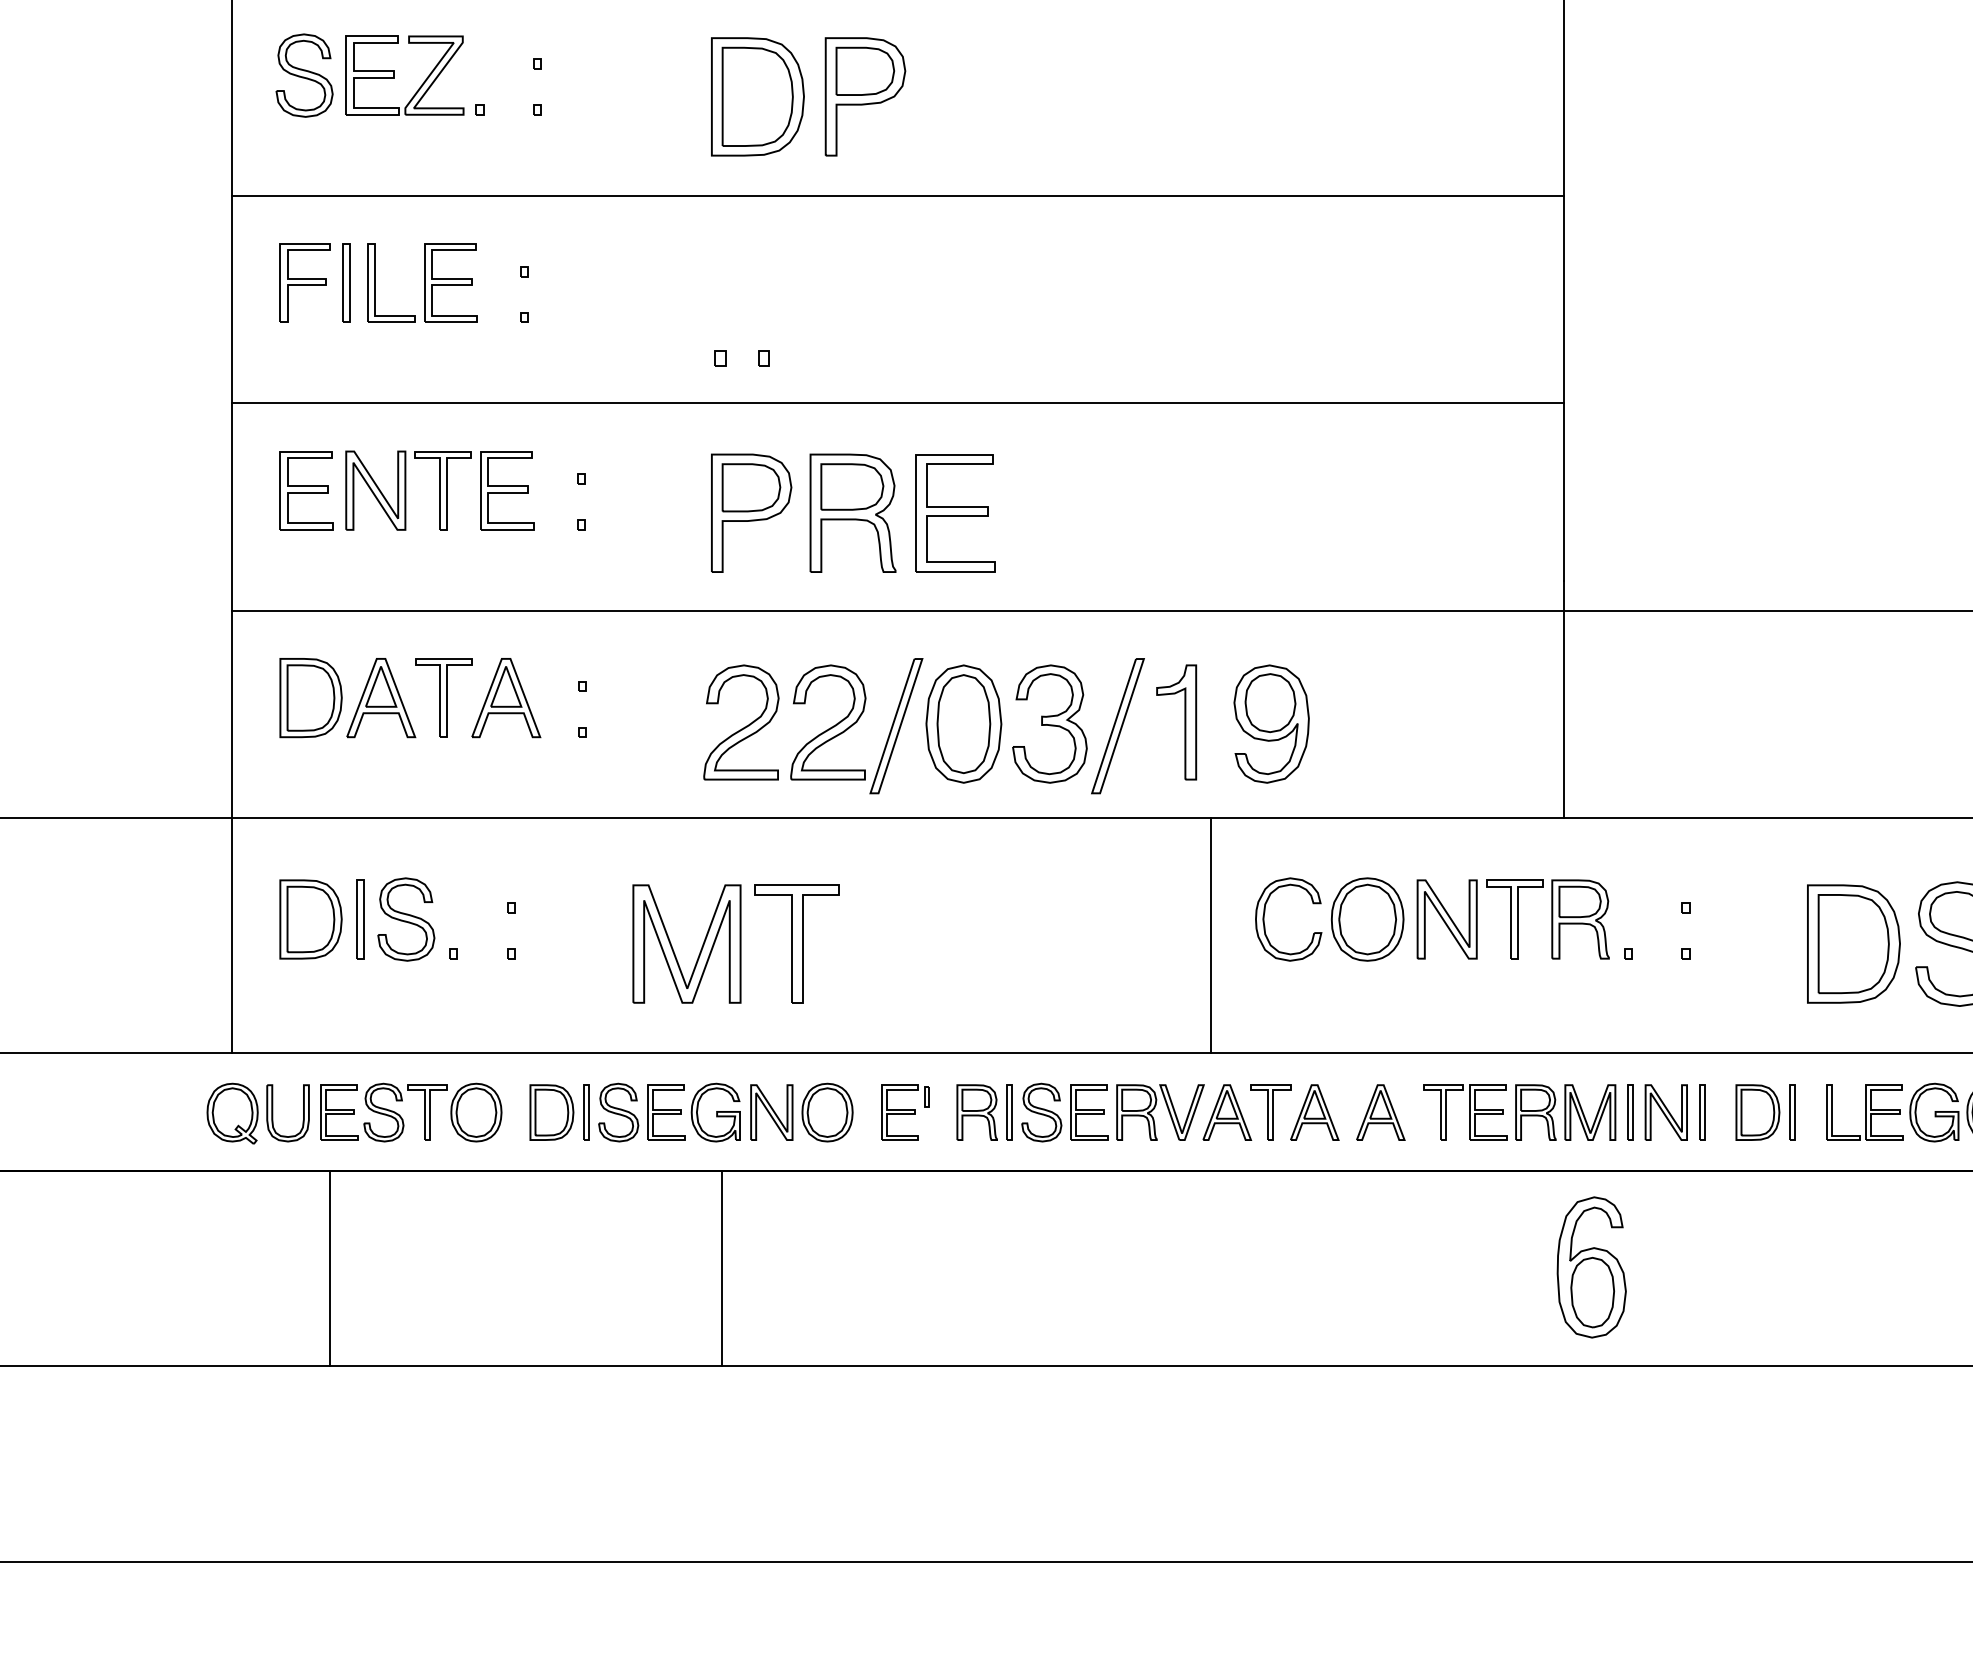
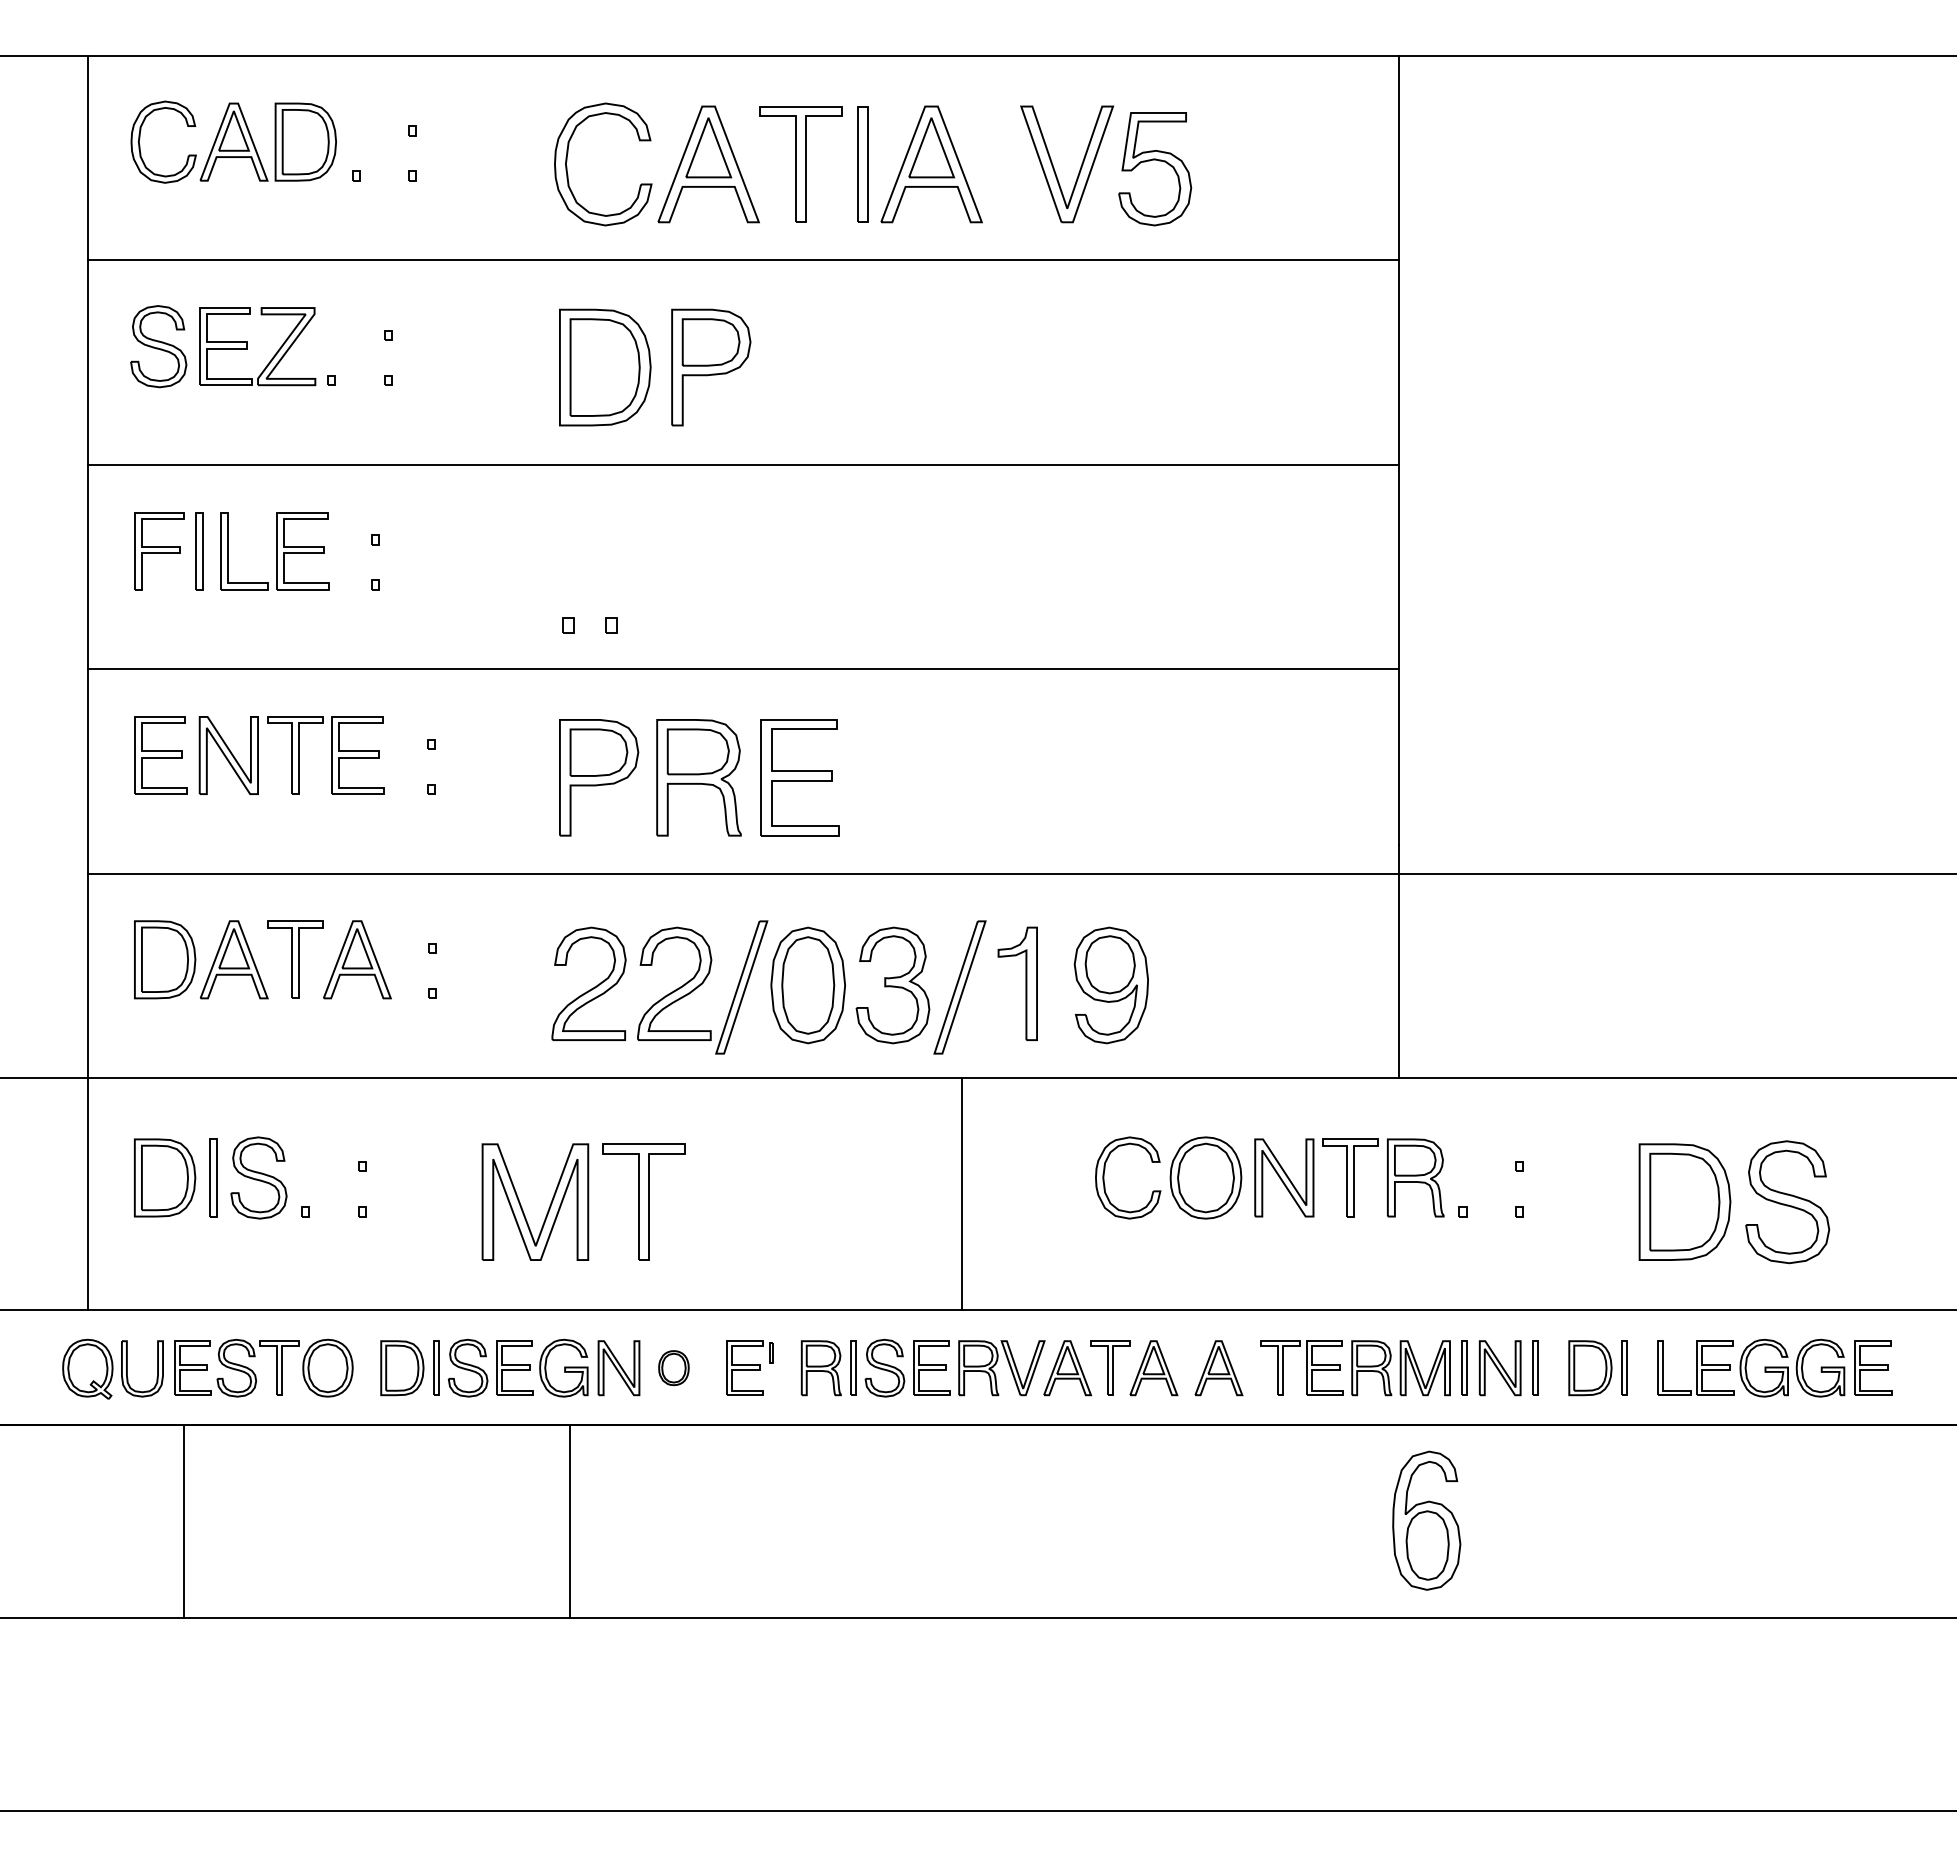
line: (1211, 935) -> (962, 1193), moved
part: (827, 1111) -> (673, 1367), size x0.6

